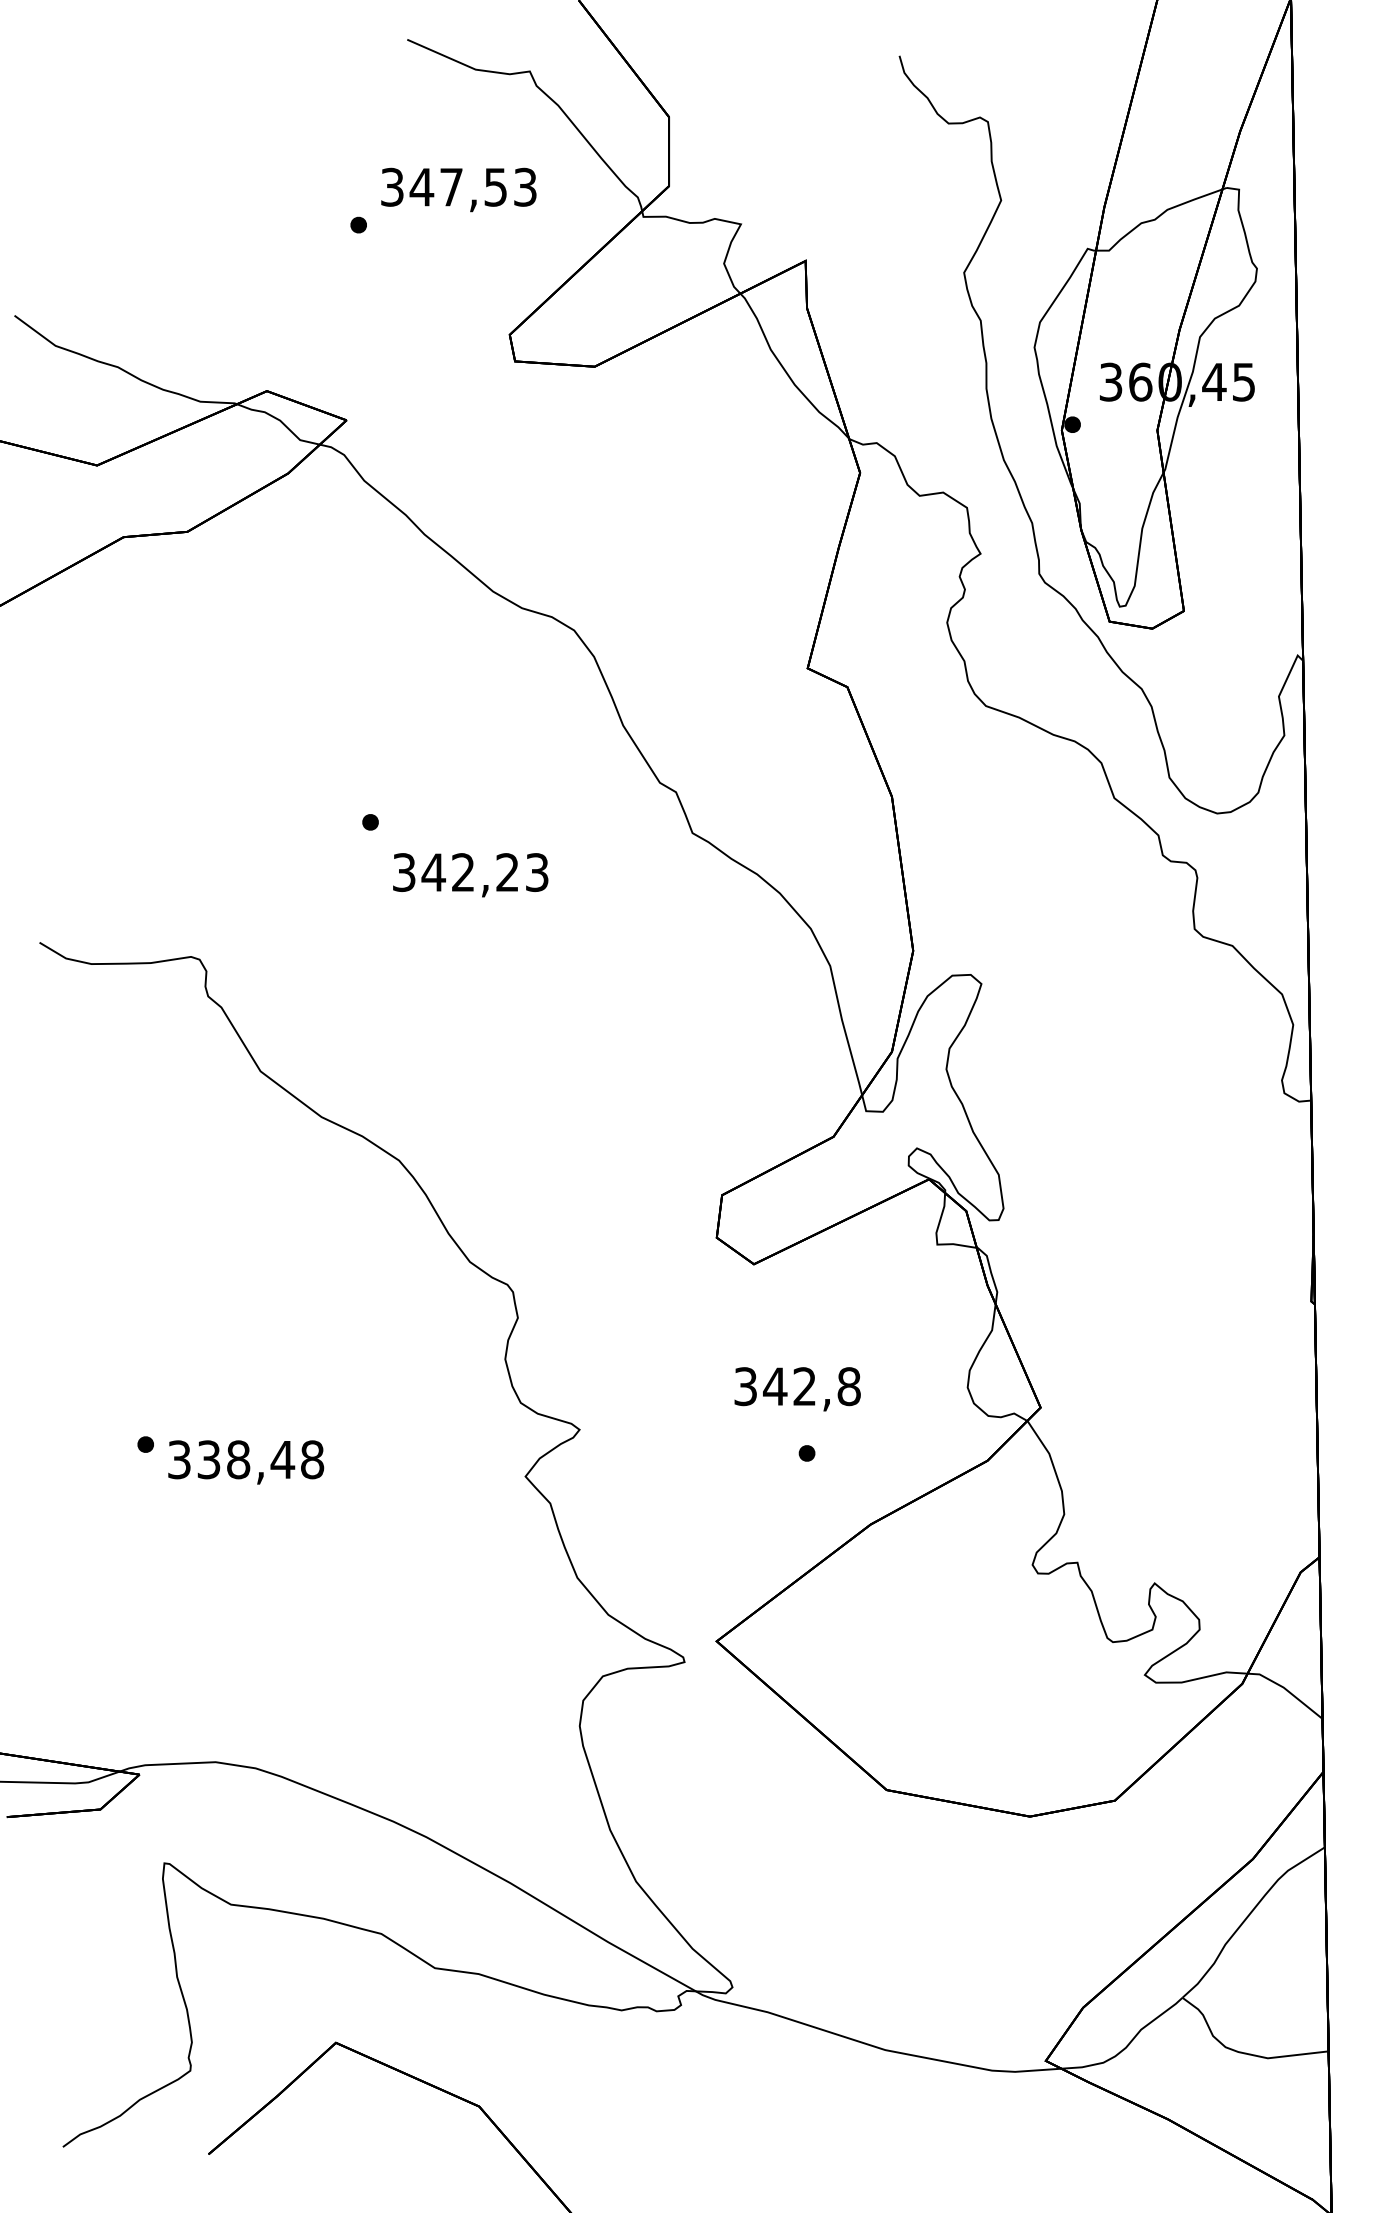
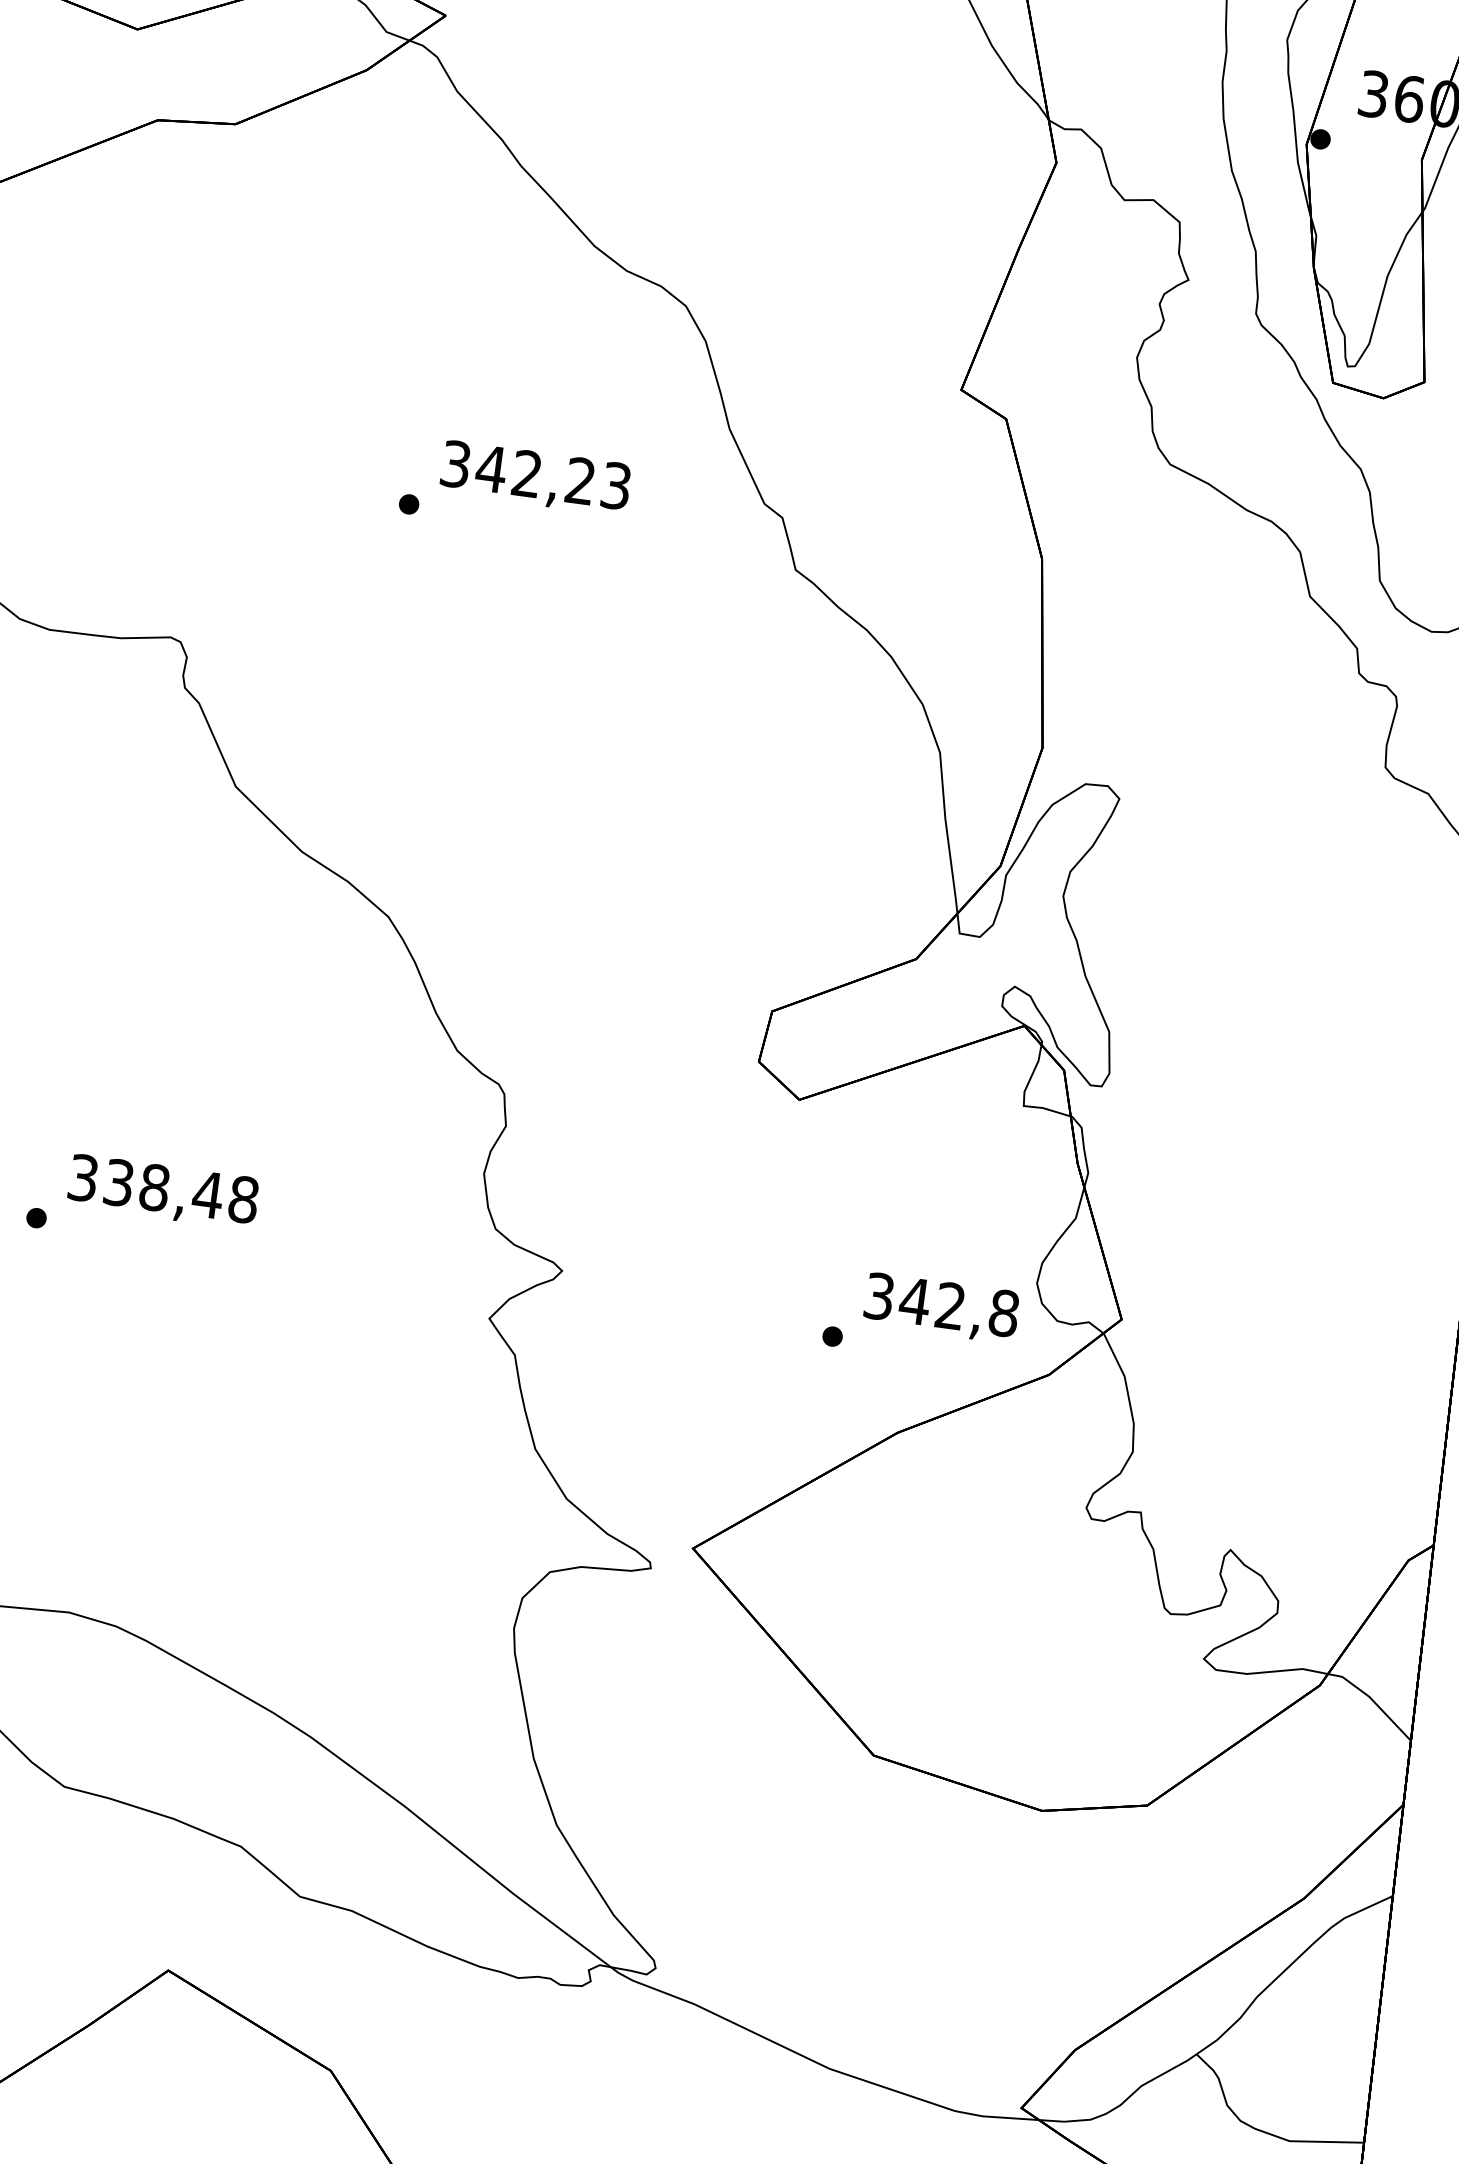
text: (470, 875) -> (535, 478), moved
text: (797, 1389) -> (941, 1308), moved
text: (246, 1462) -> (163, 1192), moved

